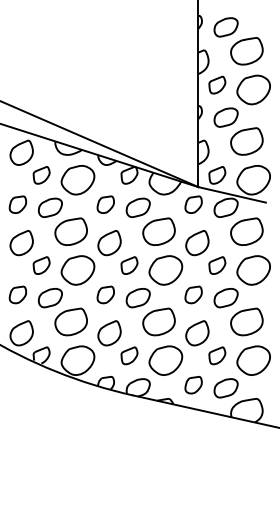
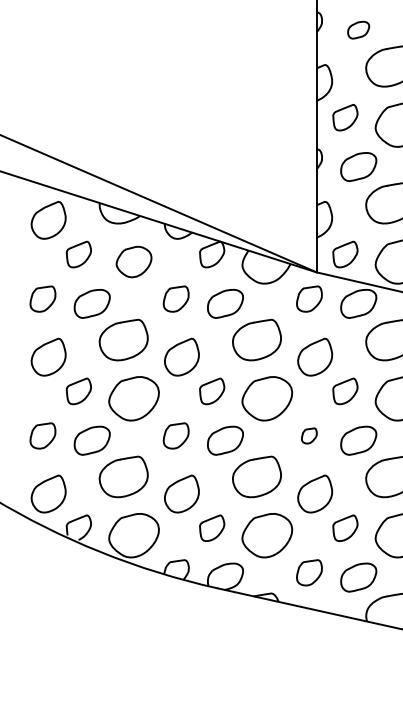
part: (225, 27) -> (357, 30), size x0.6
part: (77, 180) -> (133, 262), size x0.7
part: (193, 294) -> (309, 435), size x0.6

